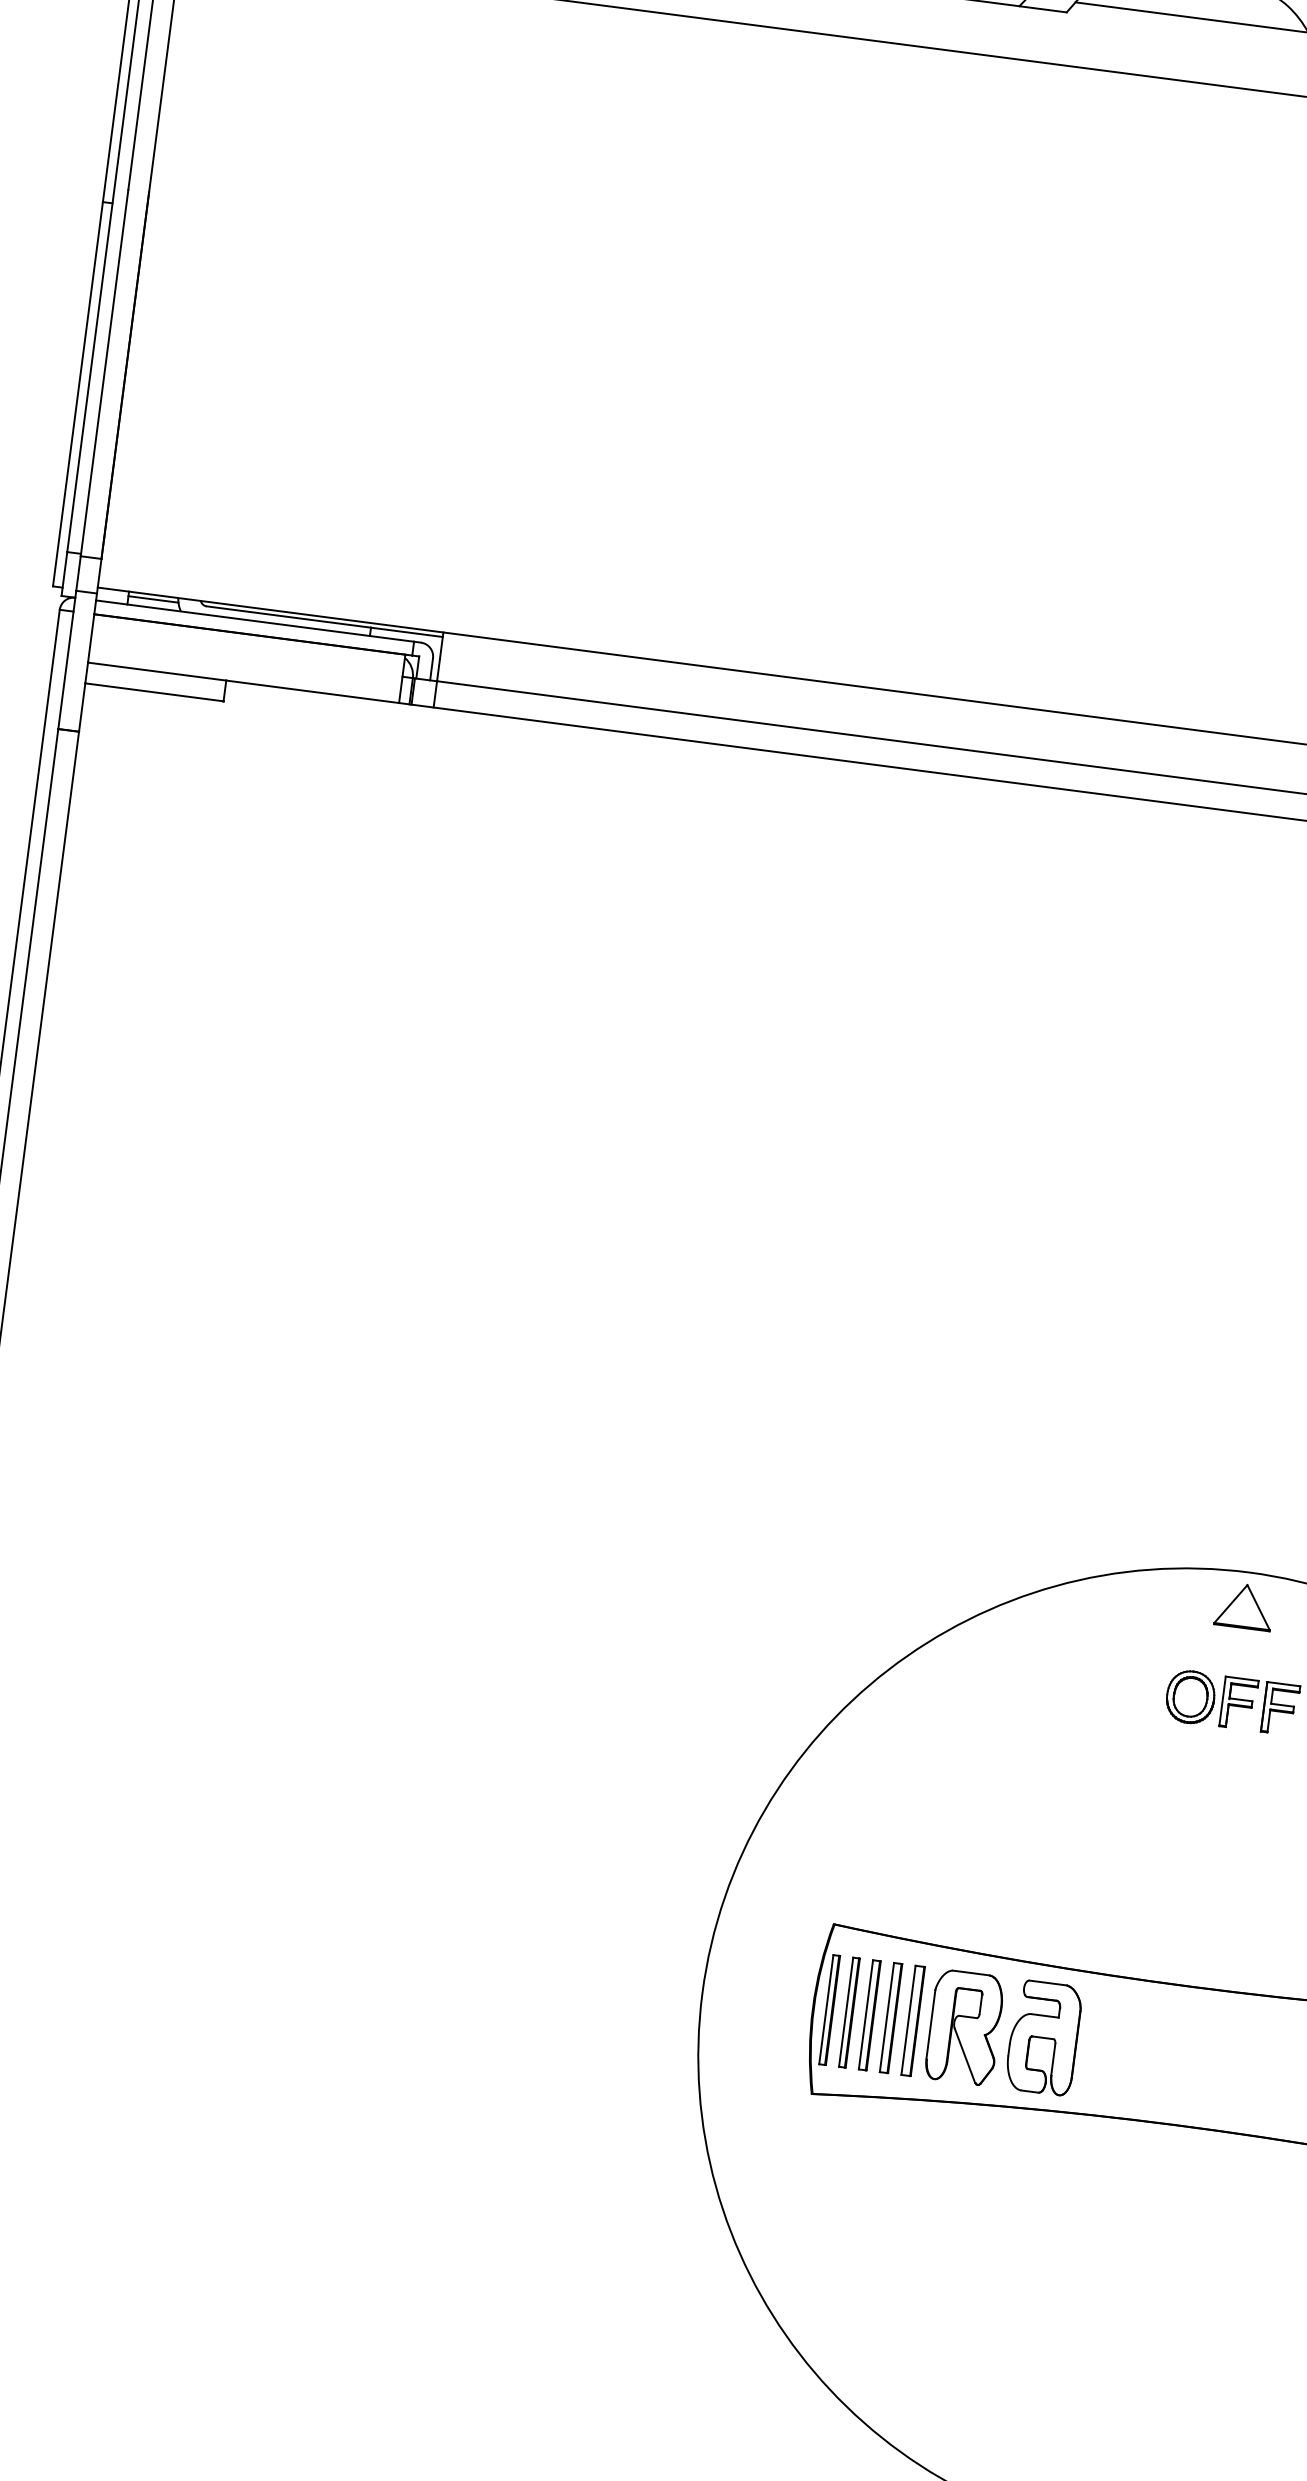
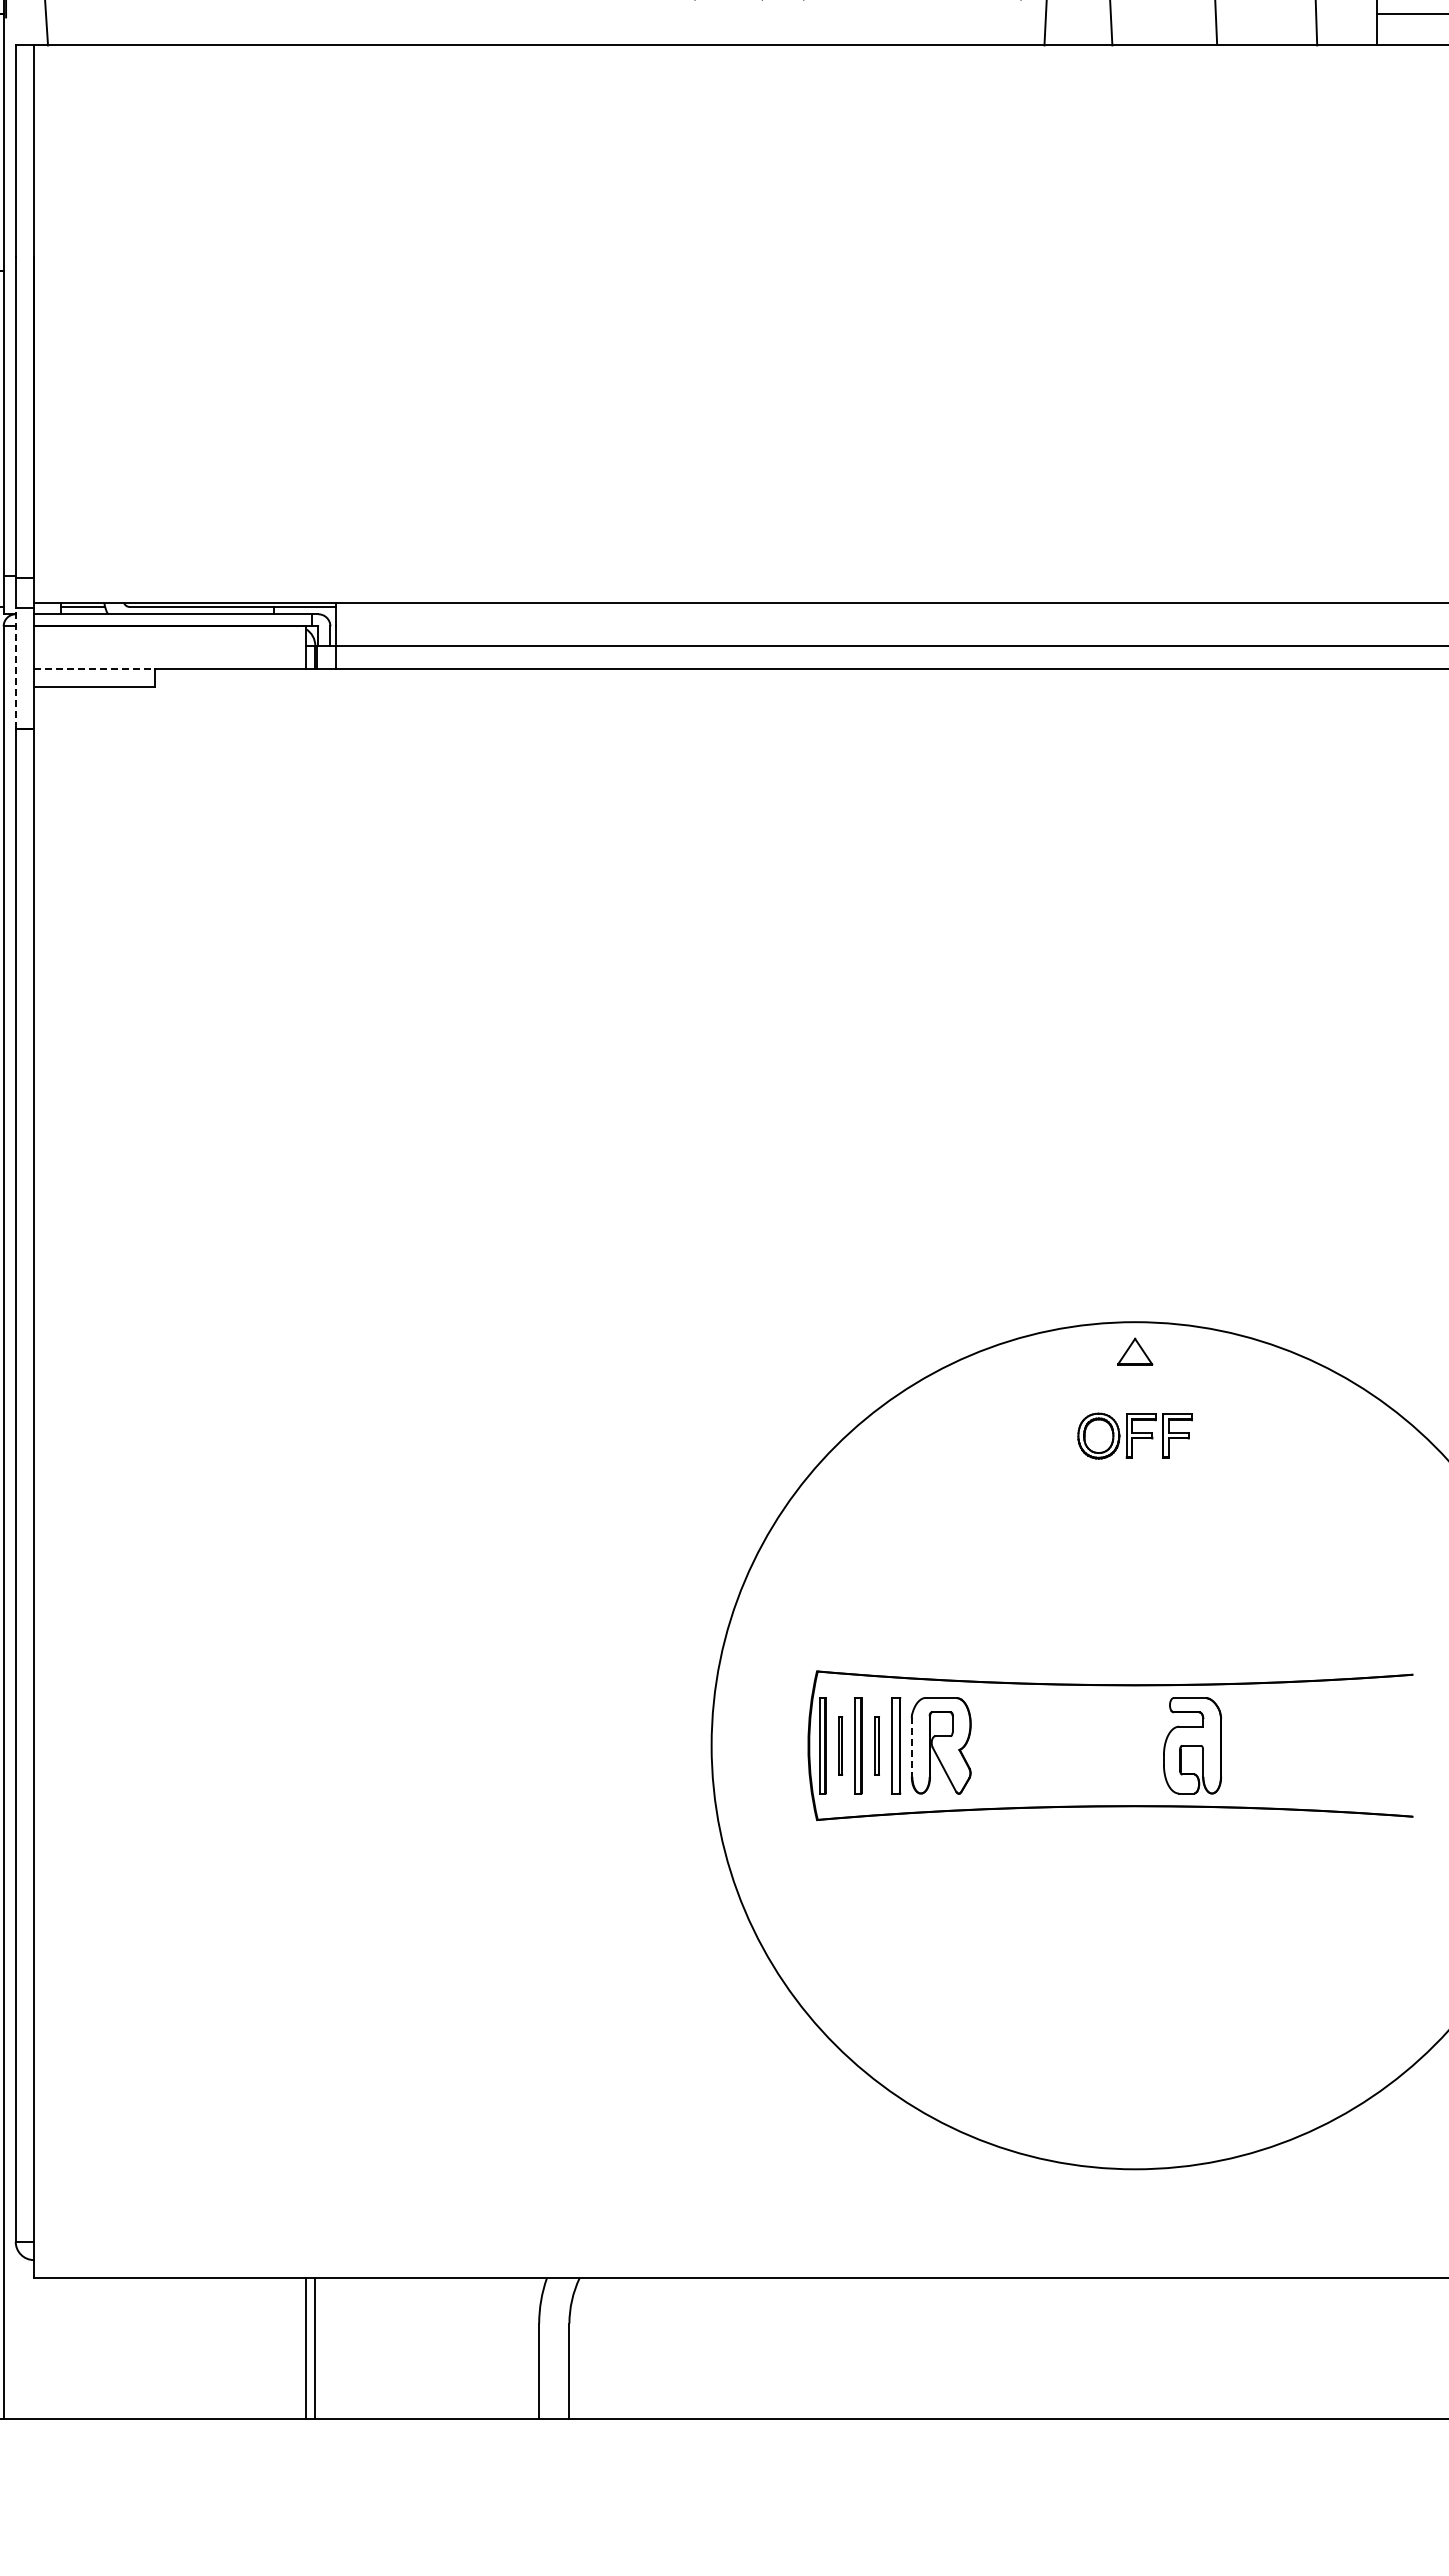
line: (67, 659) -> (15, 668), solid -> dashed
line: (157, 671) -> (94, 668), solid -> dashed
part: (1243, 1605) -> (1134, 1351), size x0.7
part: (849, 2012) -> (840, 1745), size x0.6
part: (890, 2017) -> (876, 1745), size x0.6
line: (930, 2025) -> (911, 1747), solid -> dashed
part: (1043, 2037) -> (1192, 1745), moved

